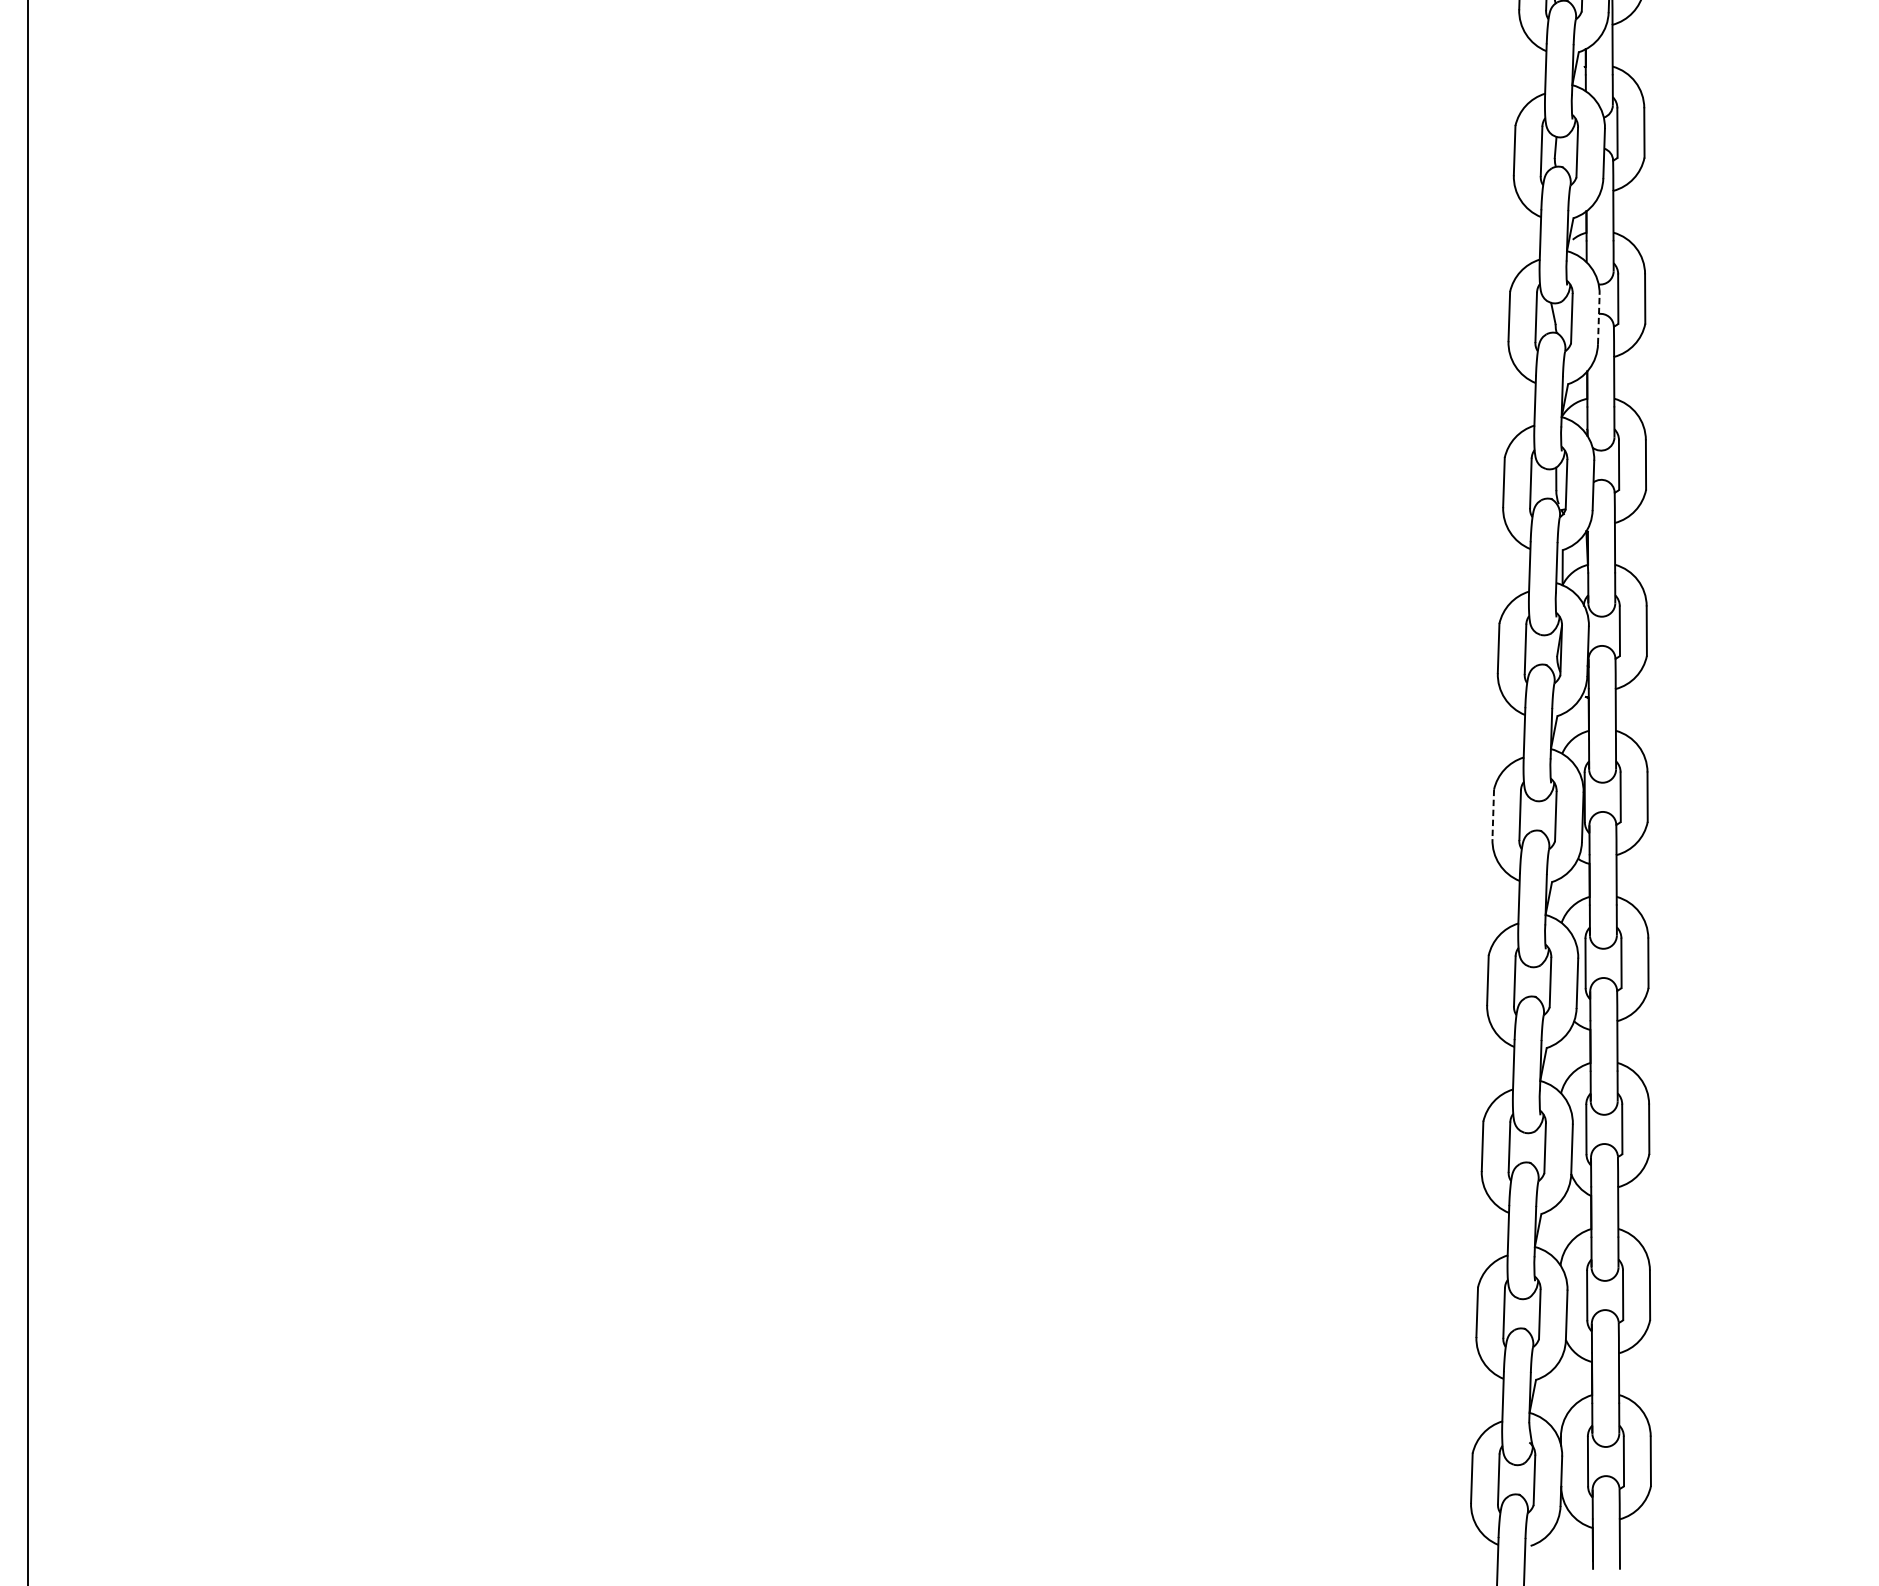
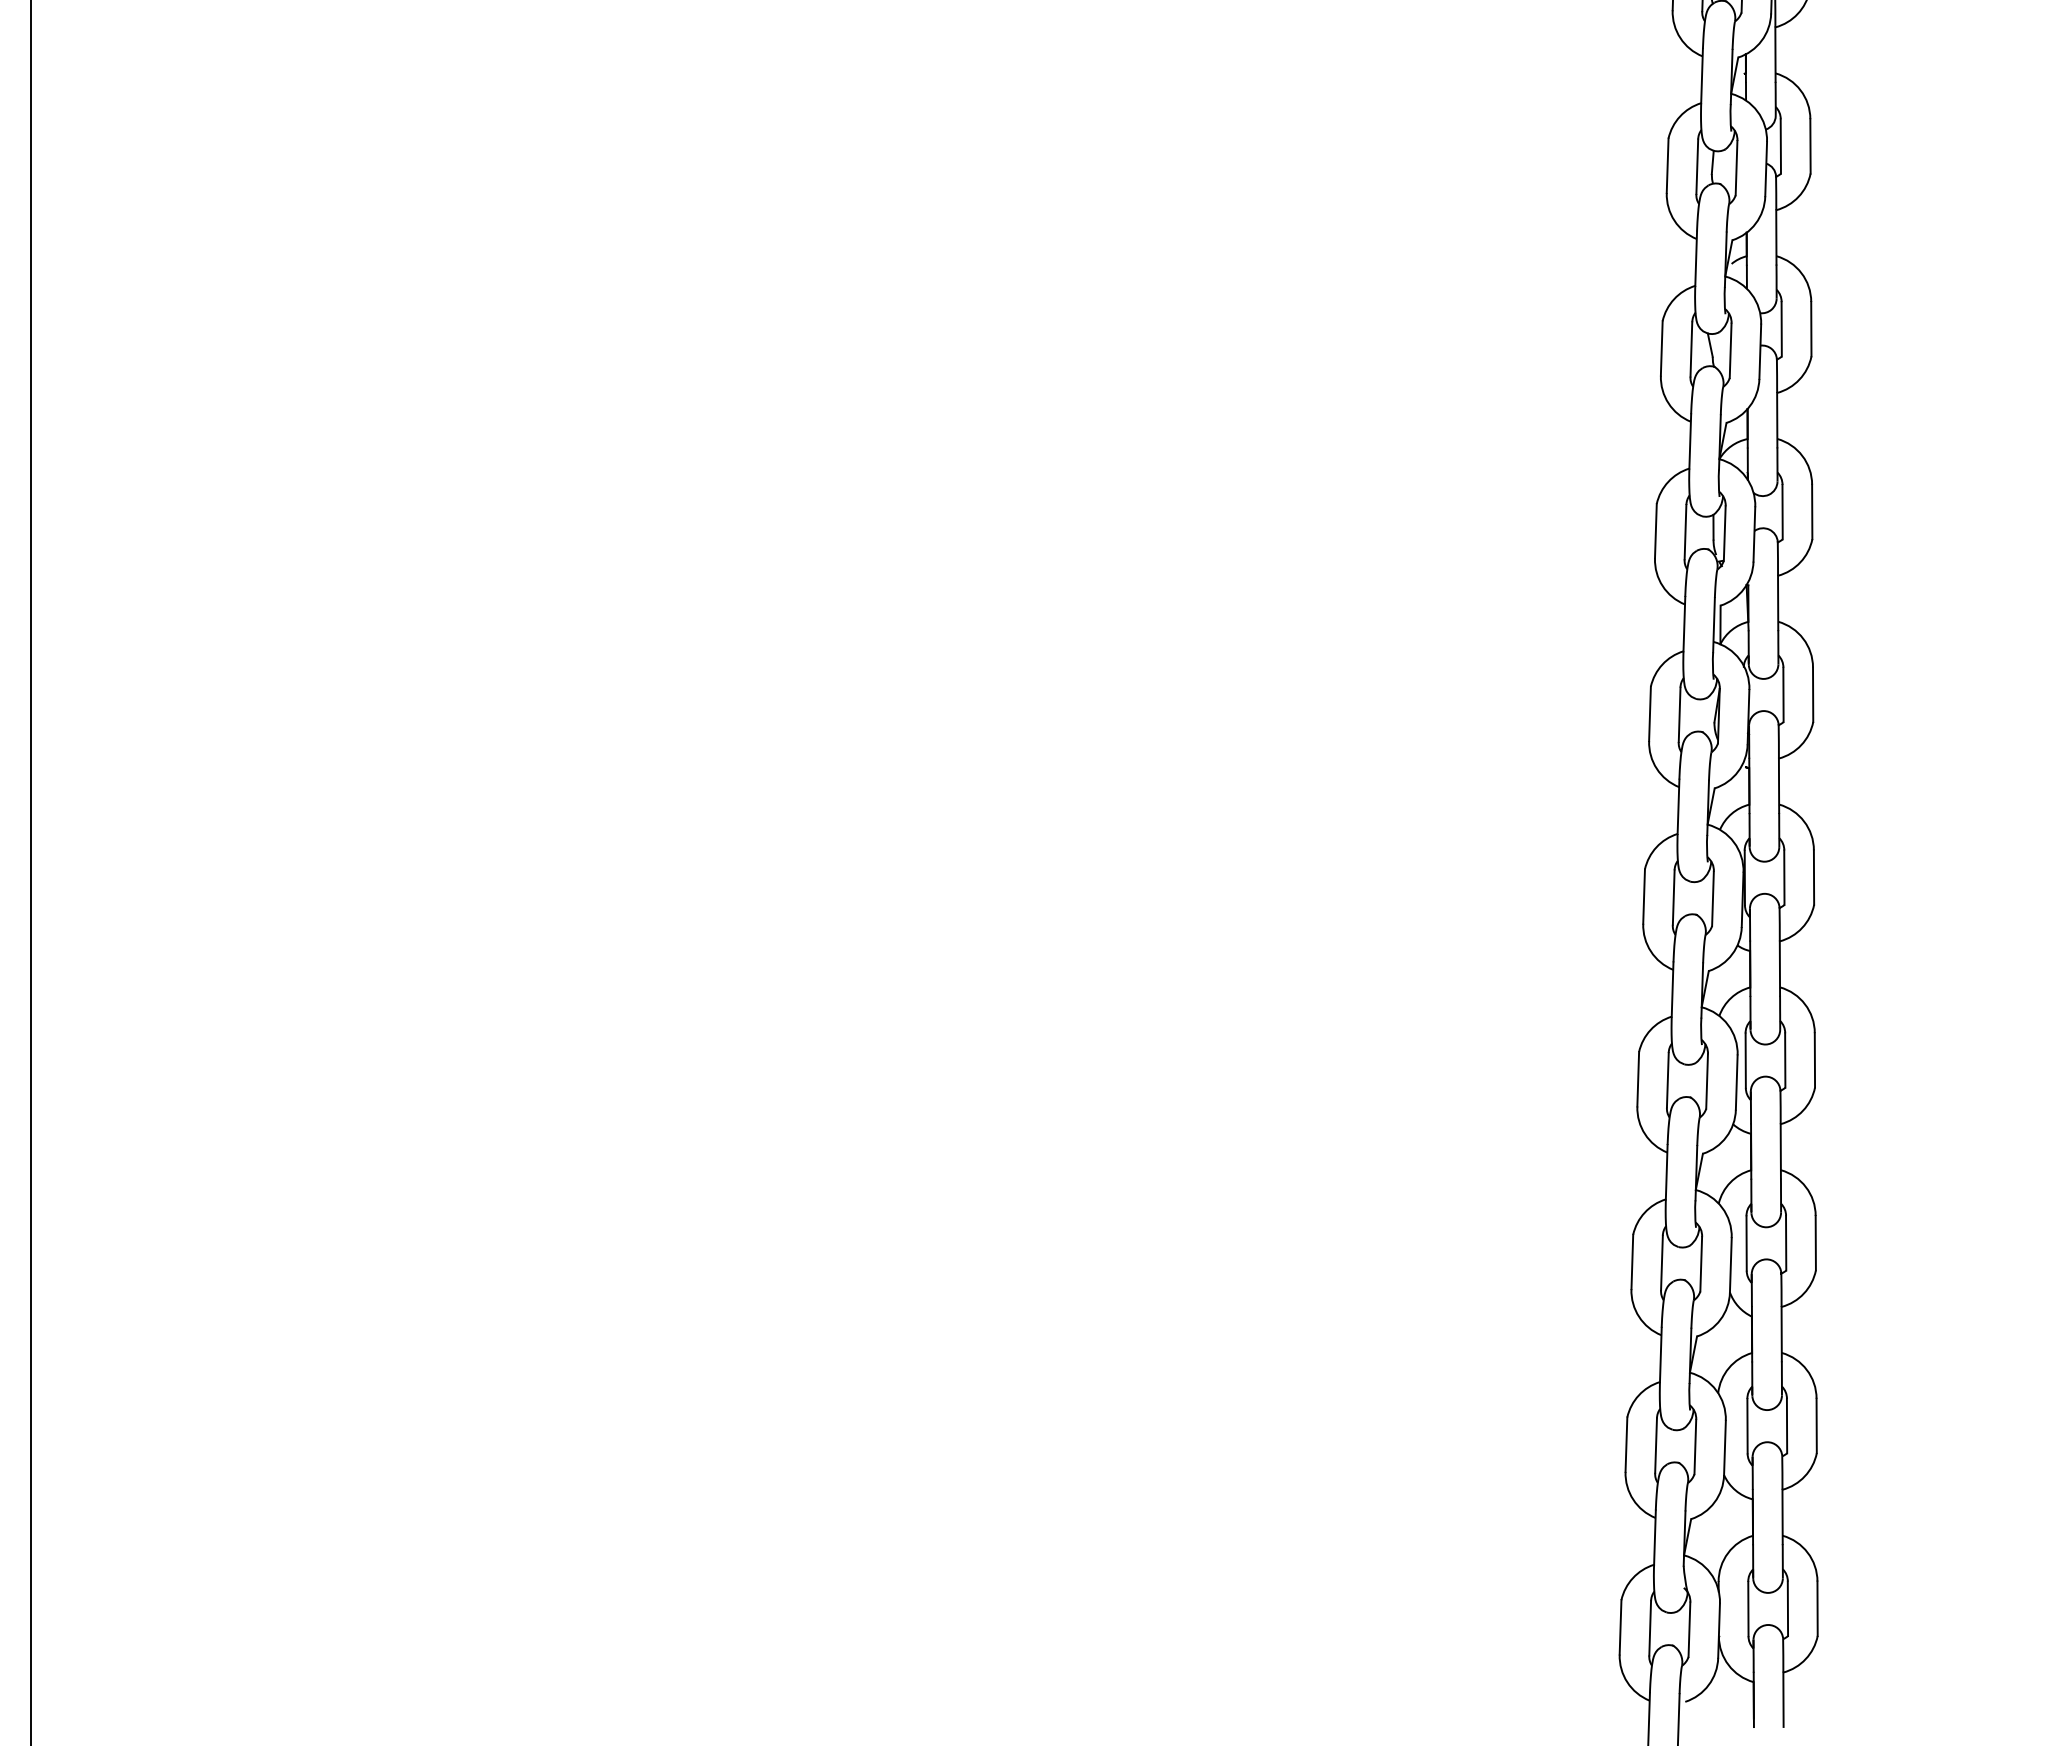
line: (1598, 319) -> (1760, 351), dashed -> solid
line: (1493, 815) -> (1644, 897), dashed -> solid

